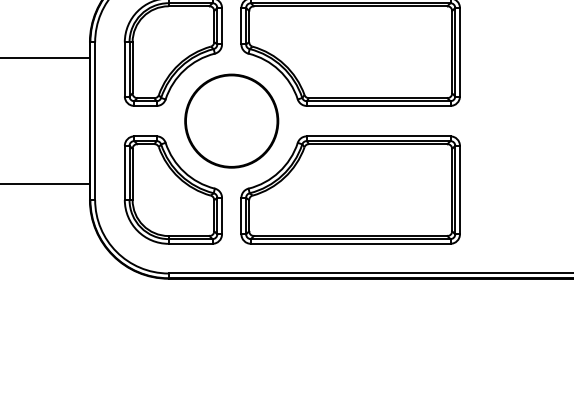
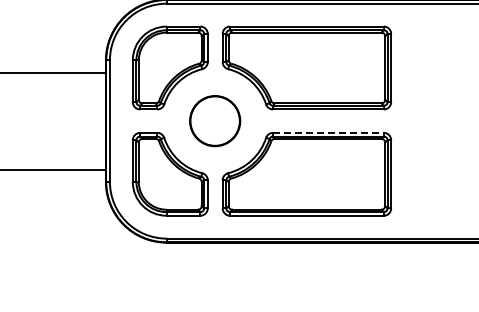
circle: (230, 120) -> (214, 120), size x0.7
line: (379, 135) -> (329, 132), solid -> dashed

